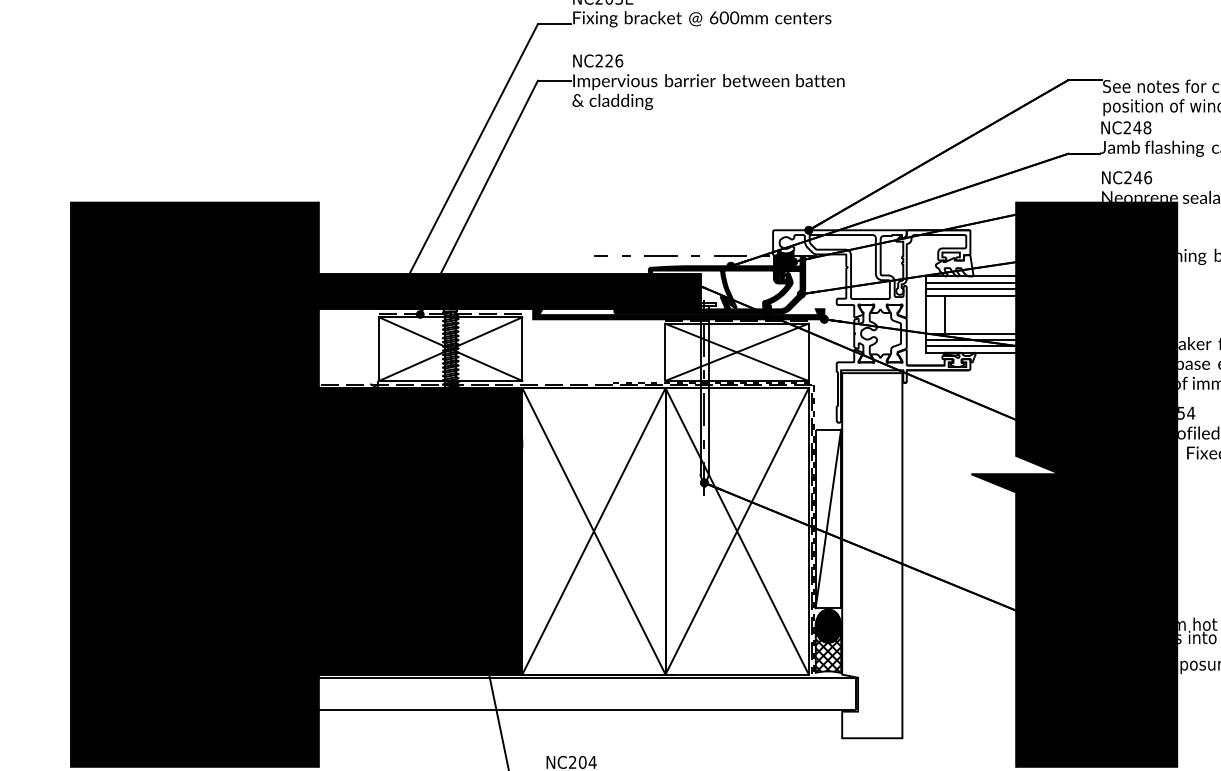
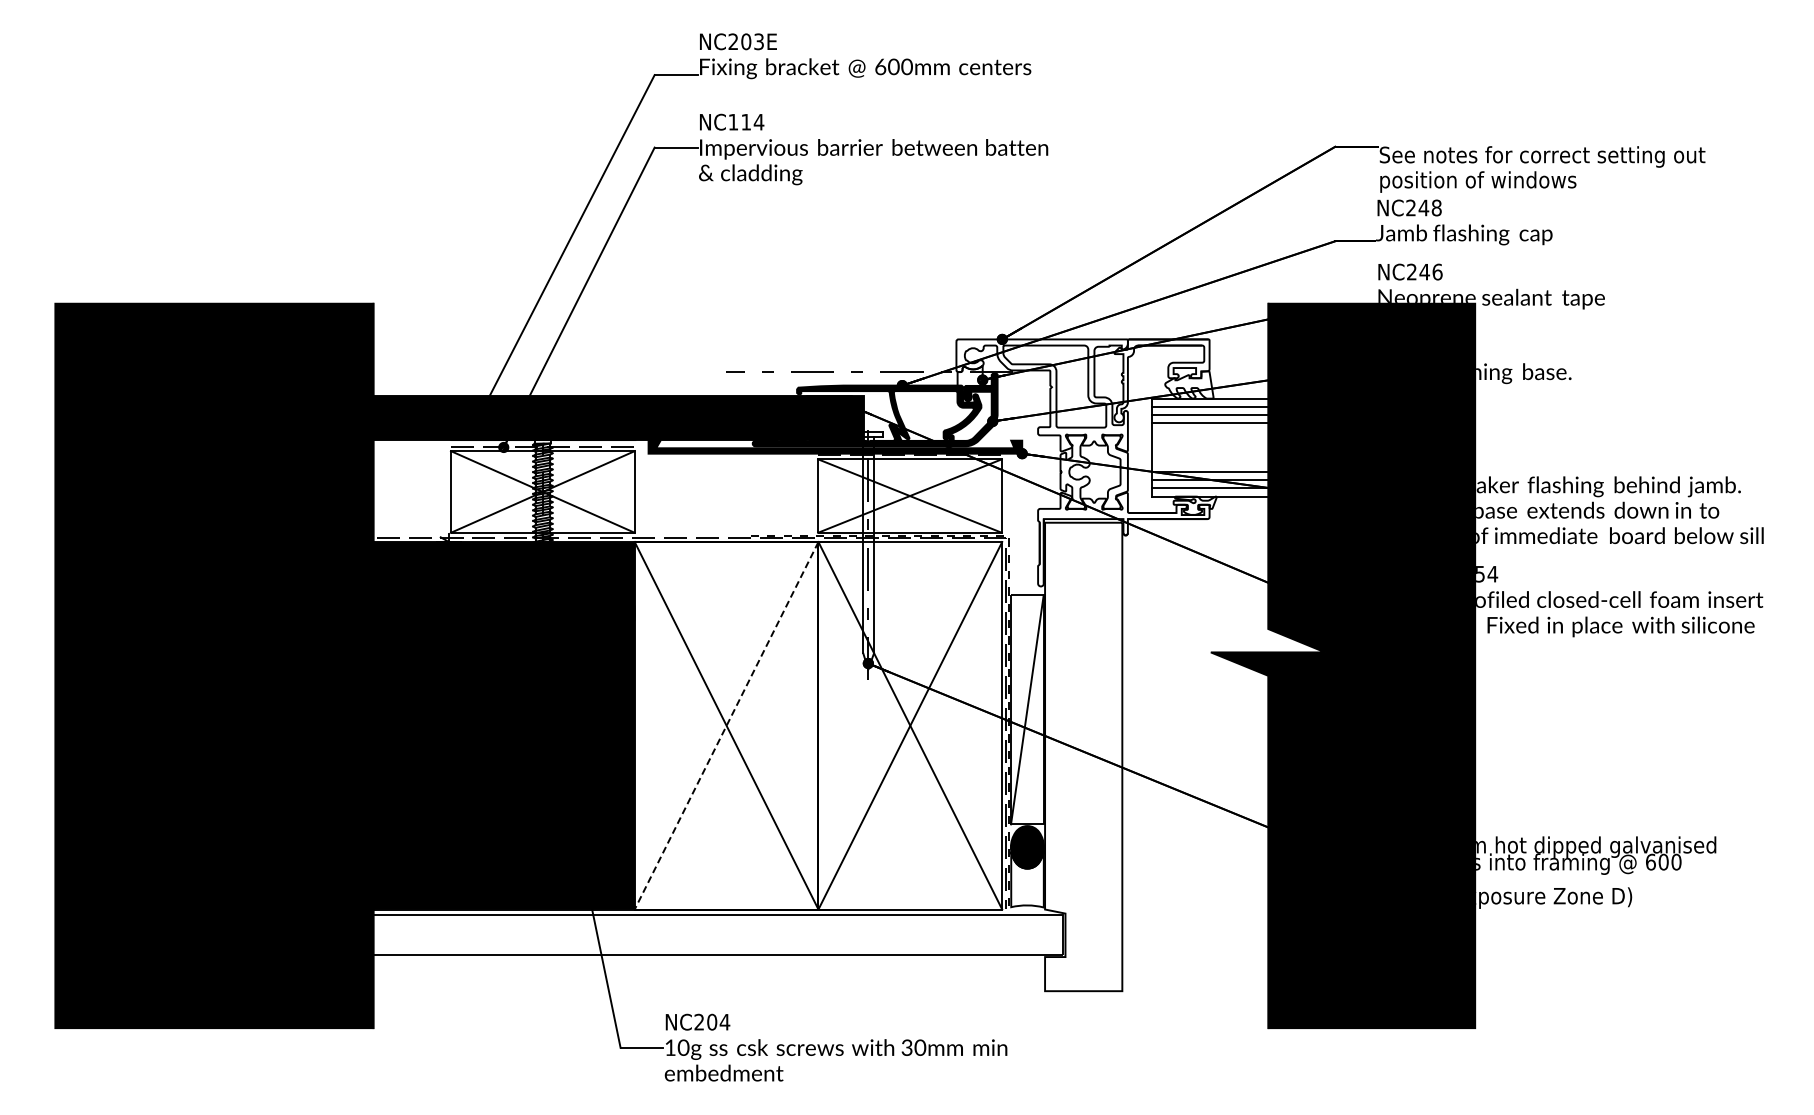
text: (609, 60) -> (746, 121), NC226 -> NC114
fill: (783, 259) -> (969, 376), removed
line: (944, 314) -> (1176, 447), removed
line: (593, 531) -> (726, 726), solid -> dashed
hatch: (828, 651) -> (1027, 879), removed

